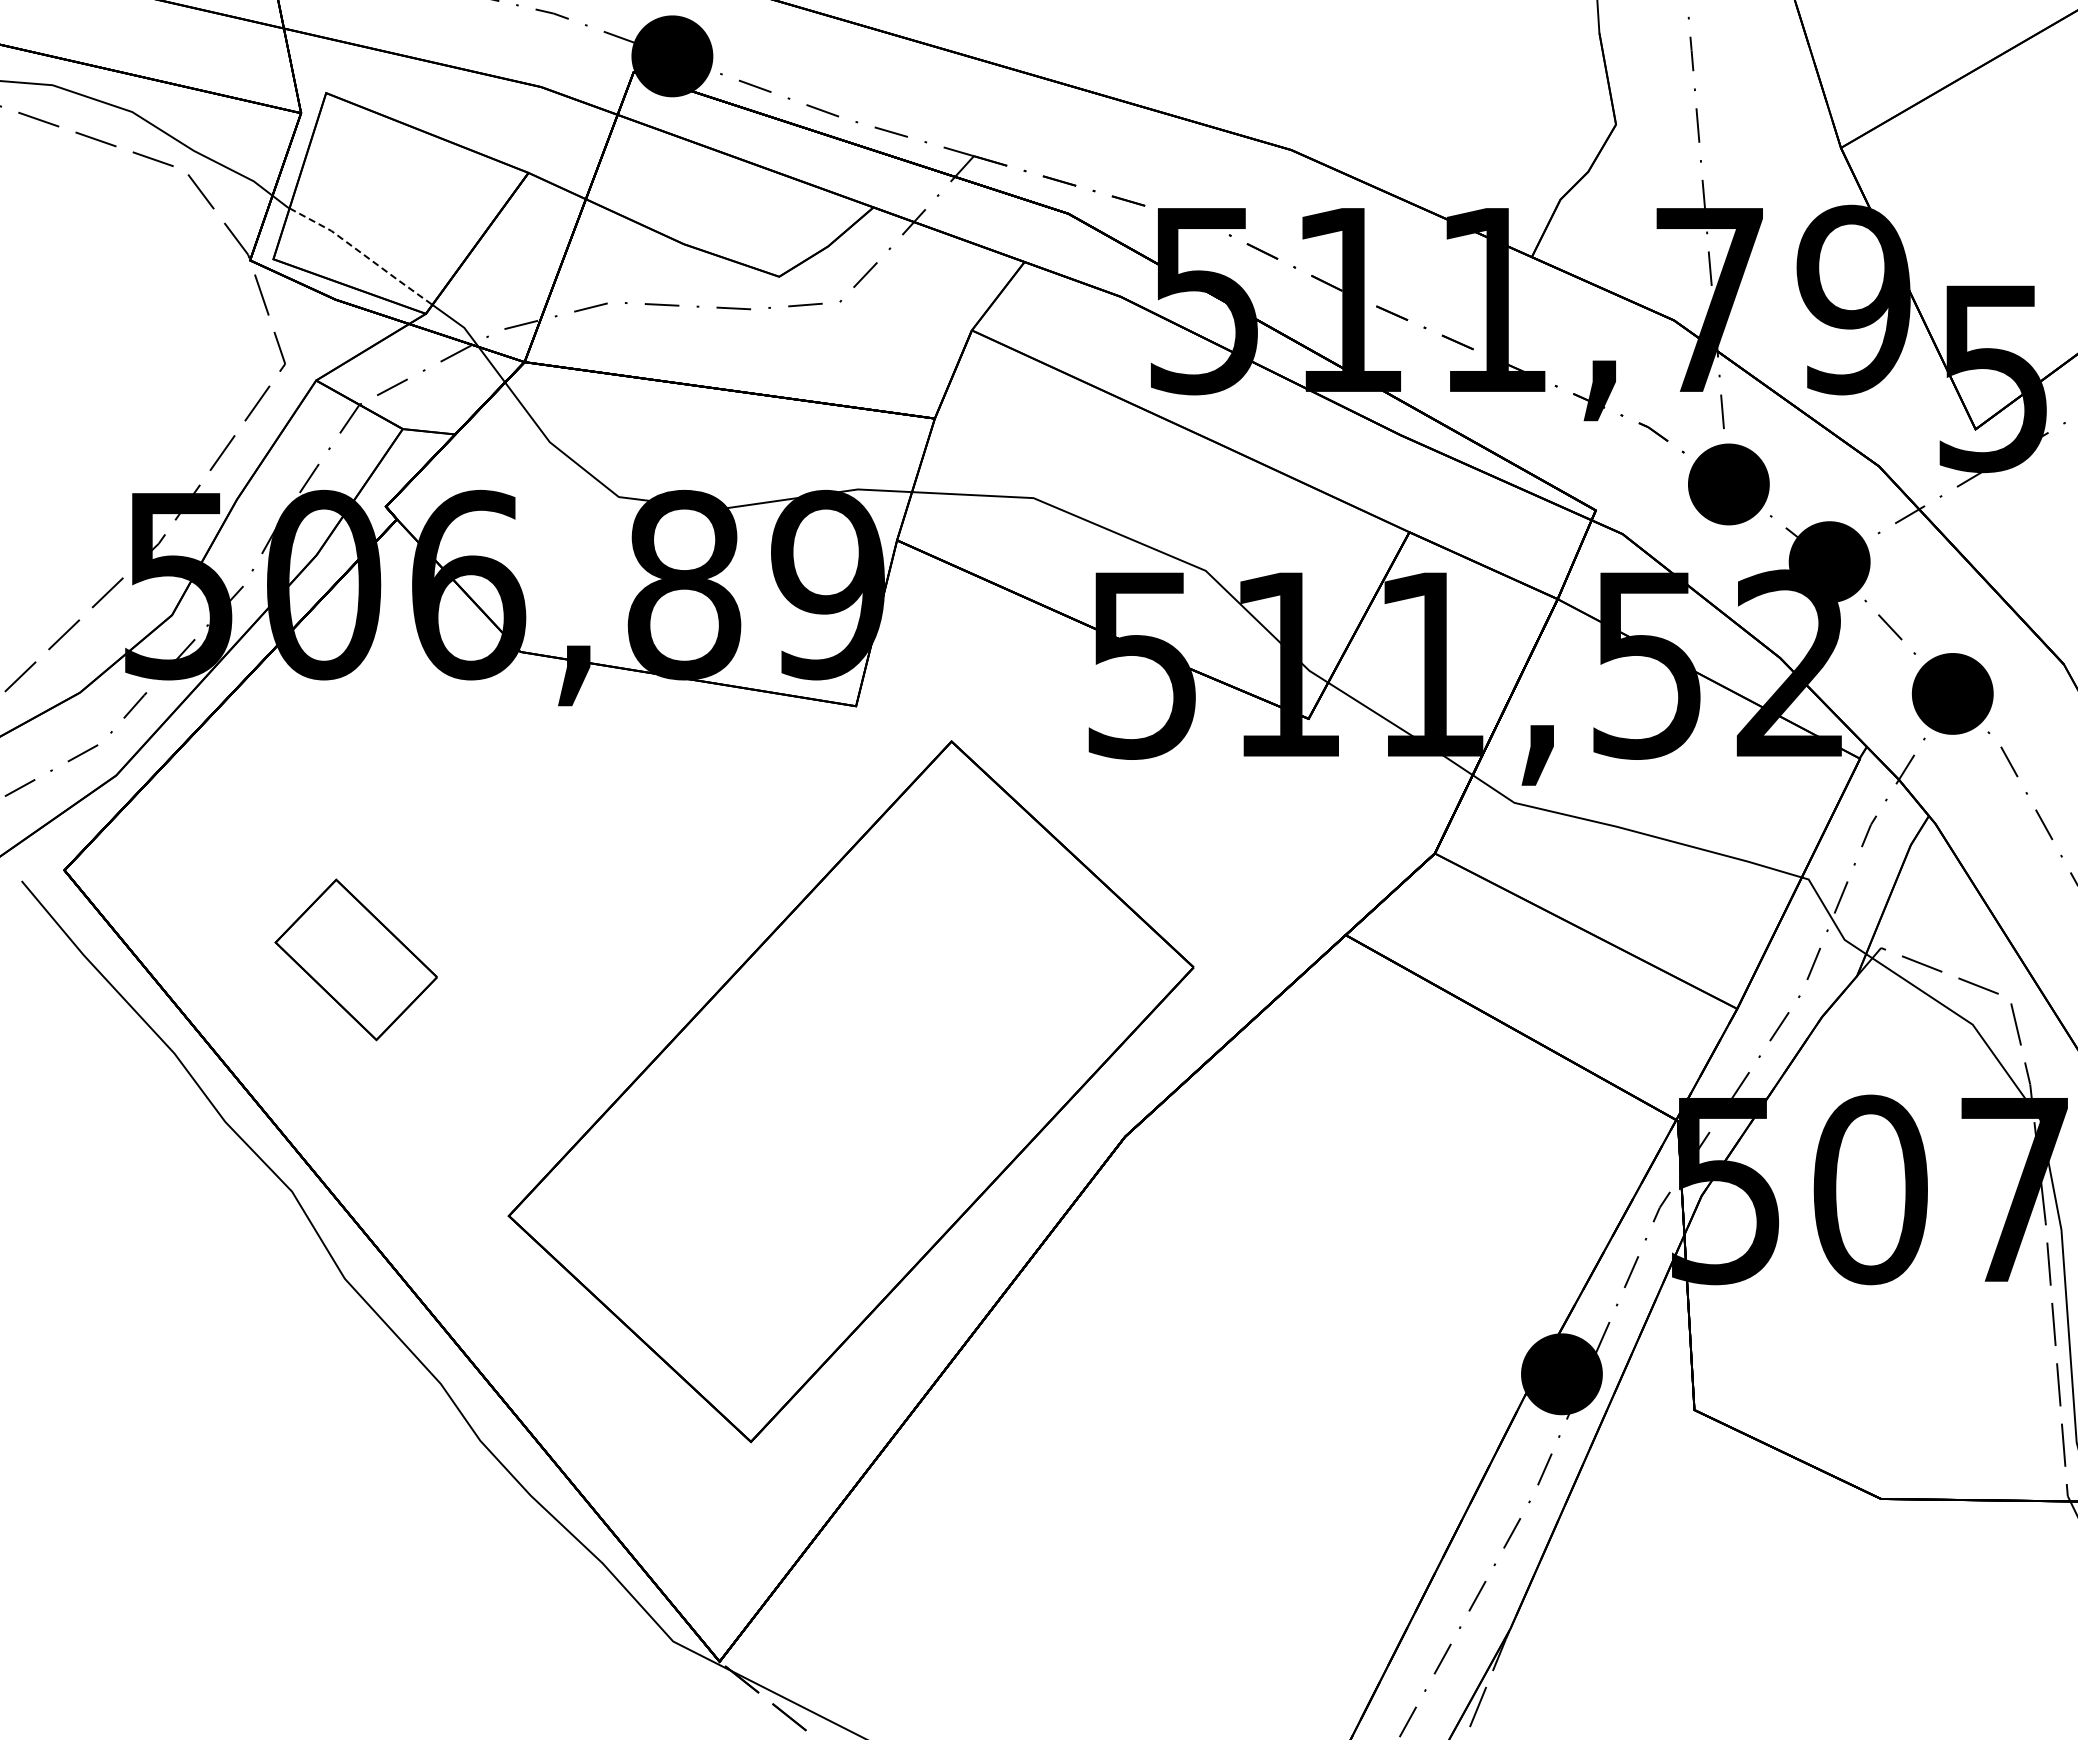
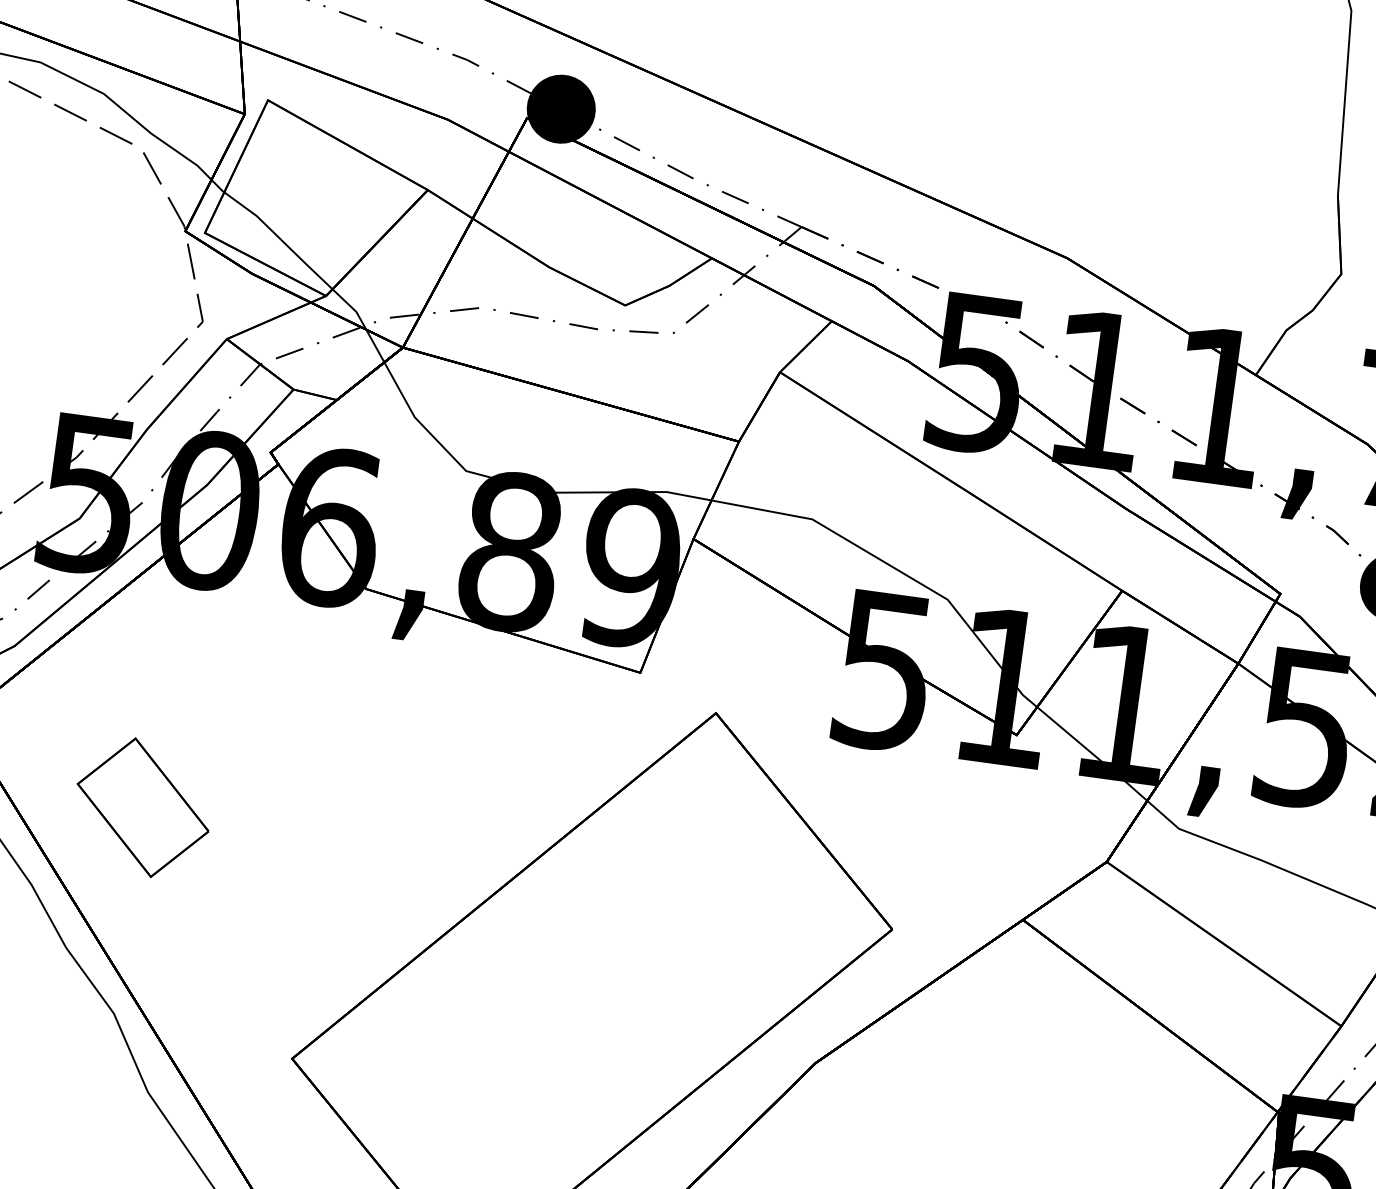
line: (363, 254) -> (280, 239), dashed -> solid
part: (355, 959) -> (142, 807), moved

